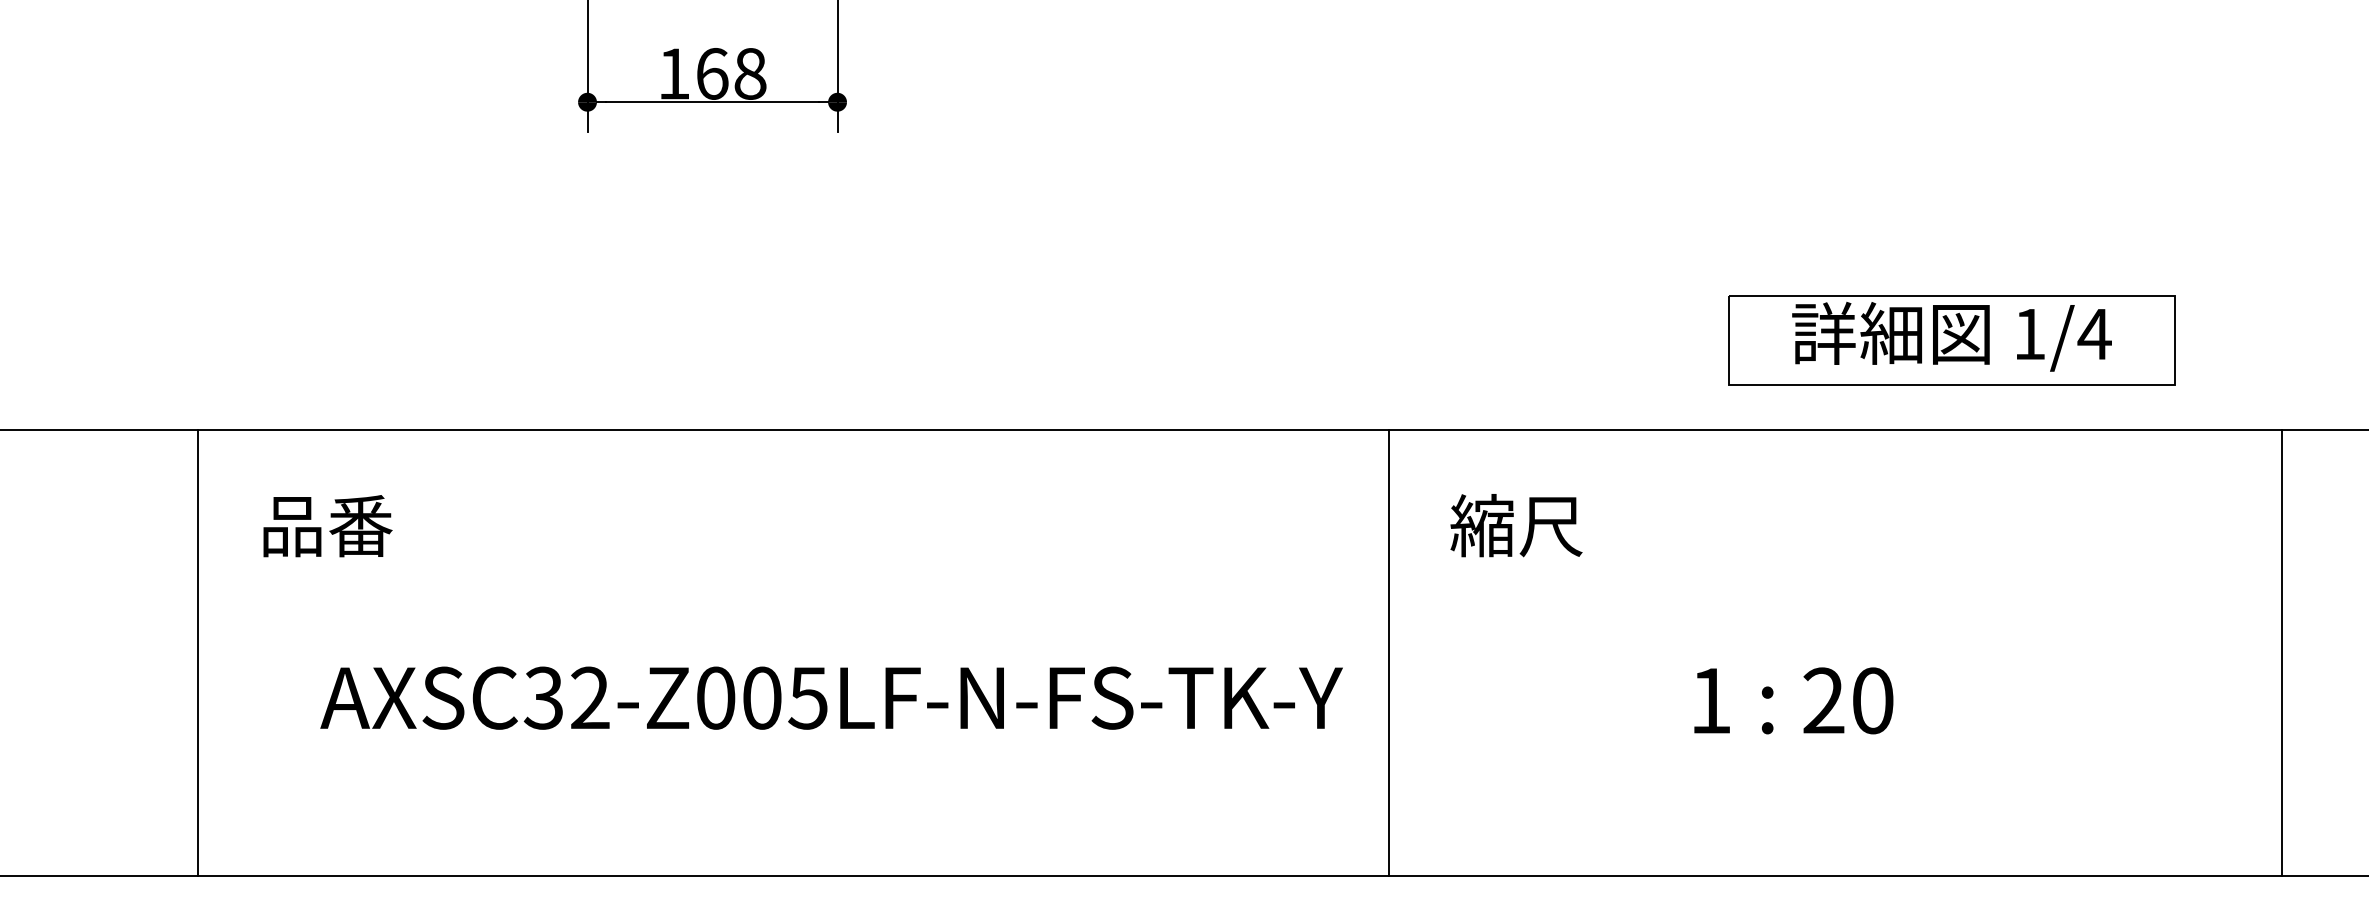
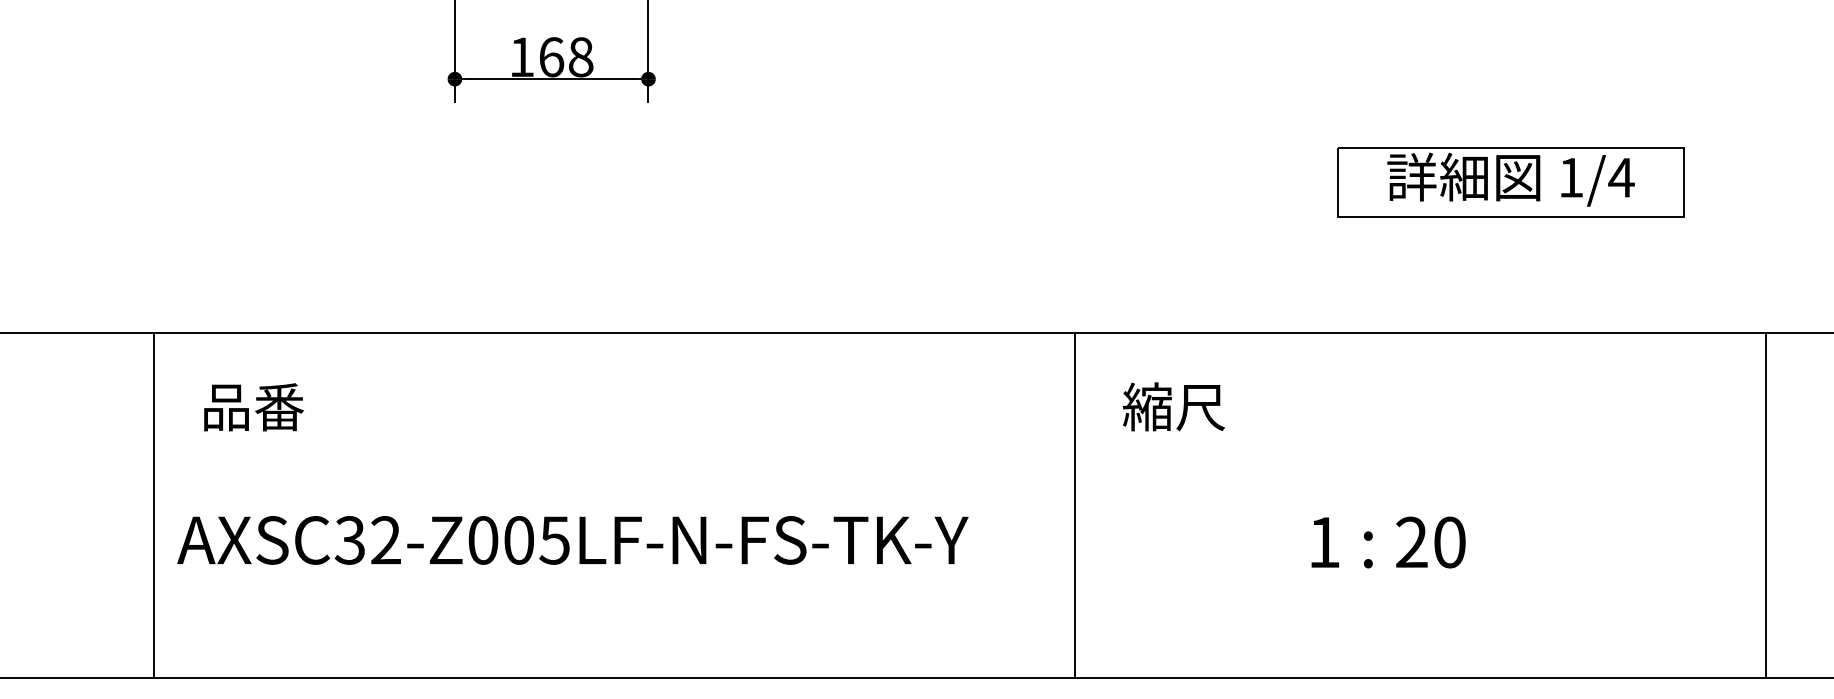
part: (1951, 340) -> (1510, 182), moved
text: (831, 698) -> (572, 540), moved

